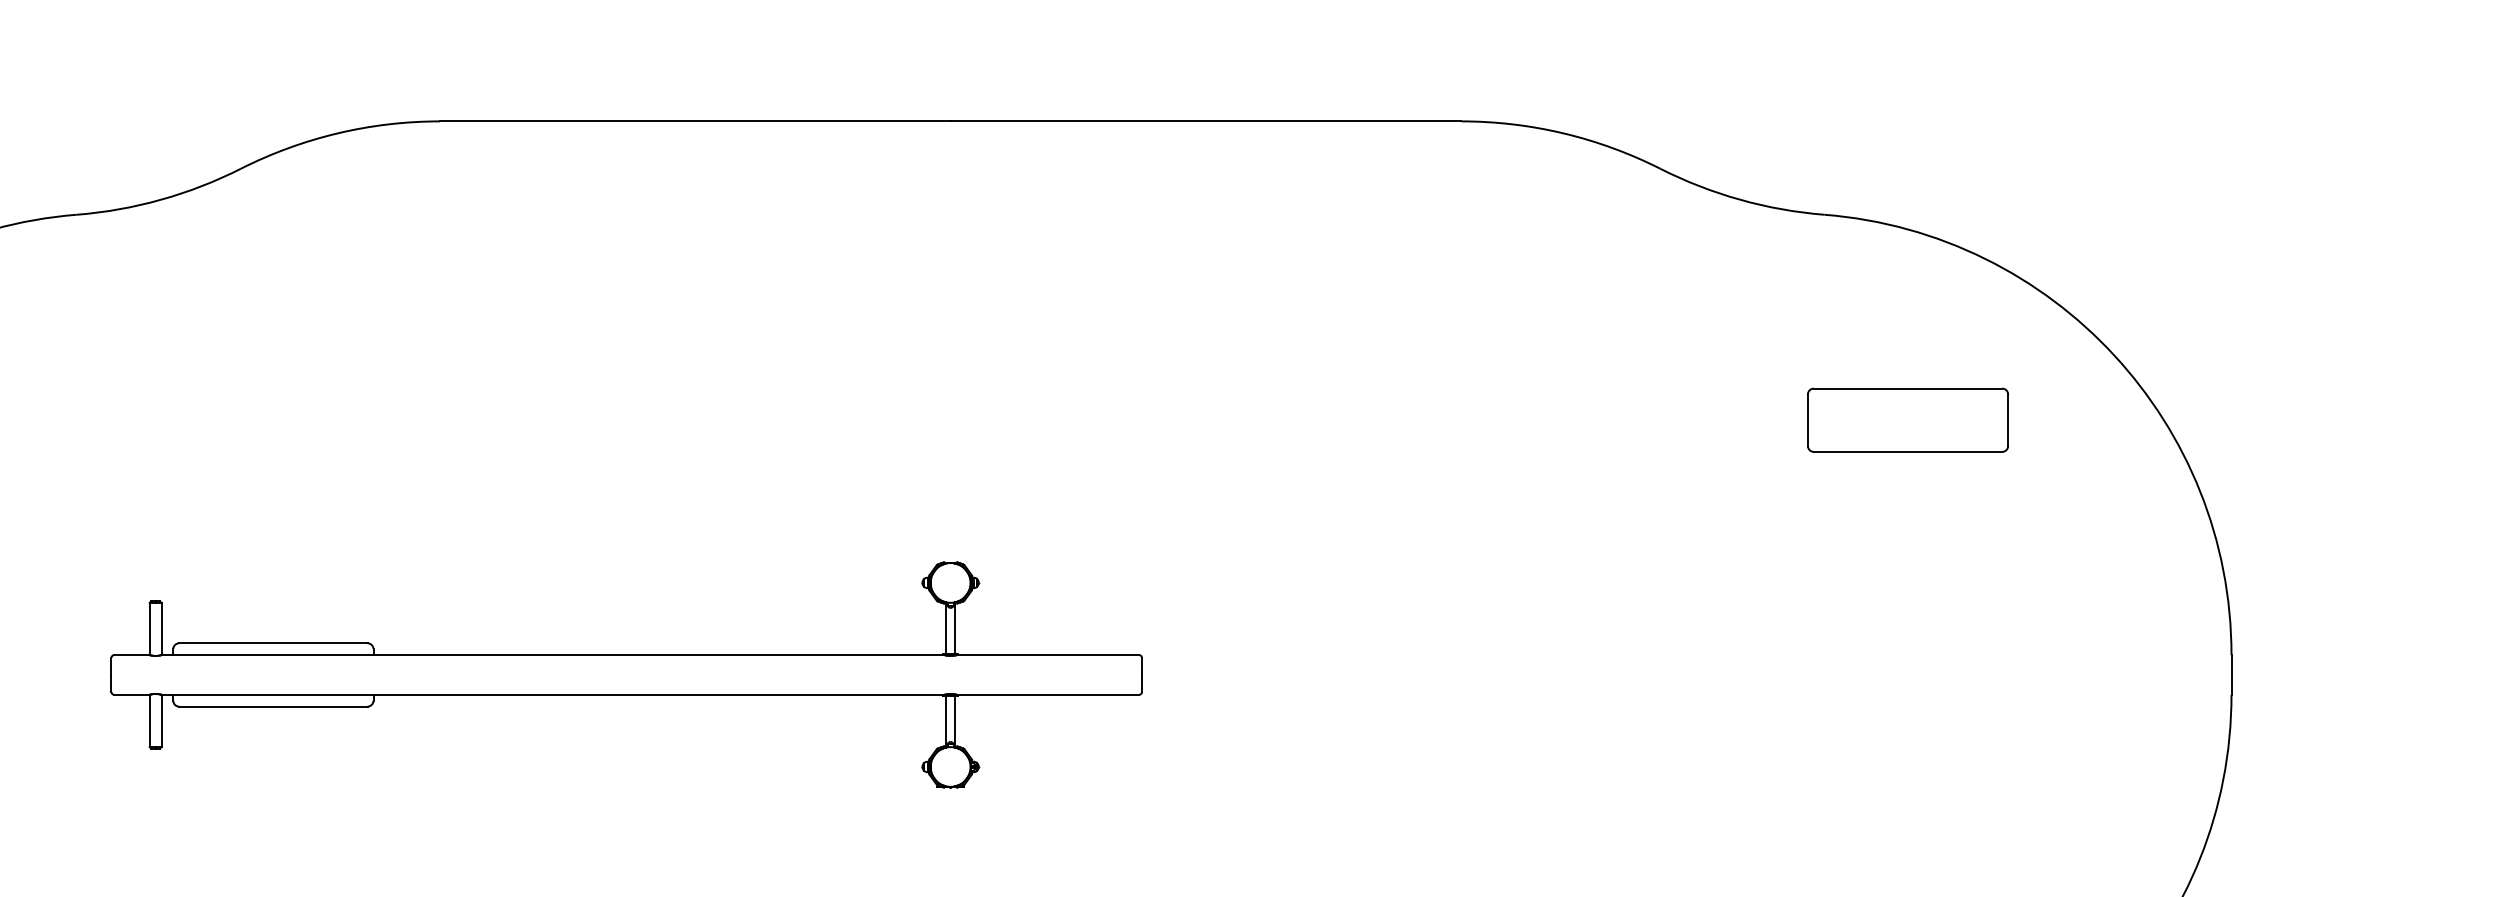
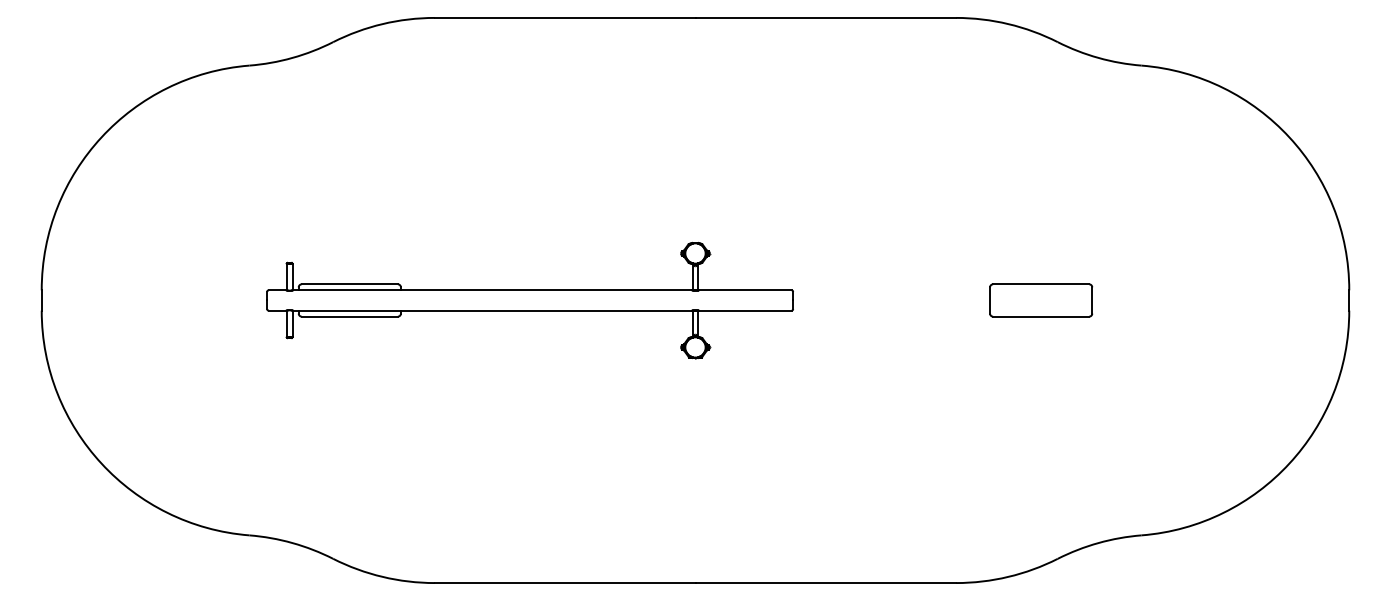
part: (1908, 420) -> (1041, 300), moved

